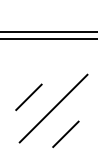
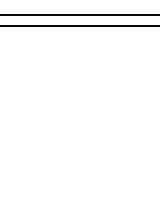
line: (28, 97) -> (42, 123), removed
line: (53, 108) -> (83, 141), removed
line: (65, 134) -> (103, 184), removed

